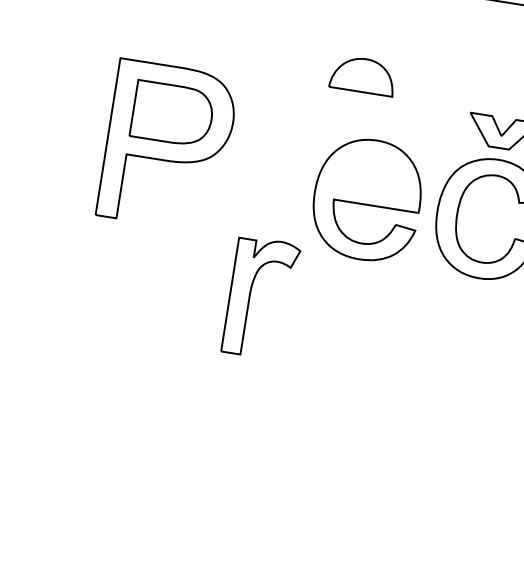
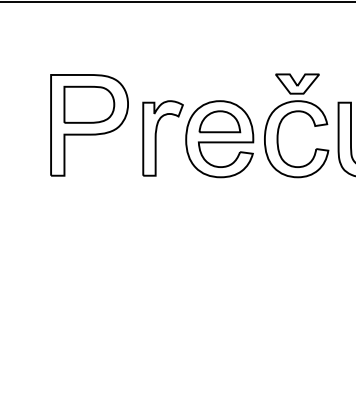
part: (362, 74) -> (219, 121), moved
part: (260, 298) -> (162, 138), moved

